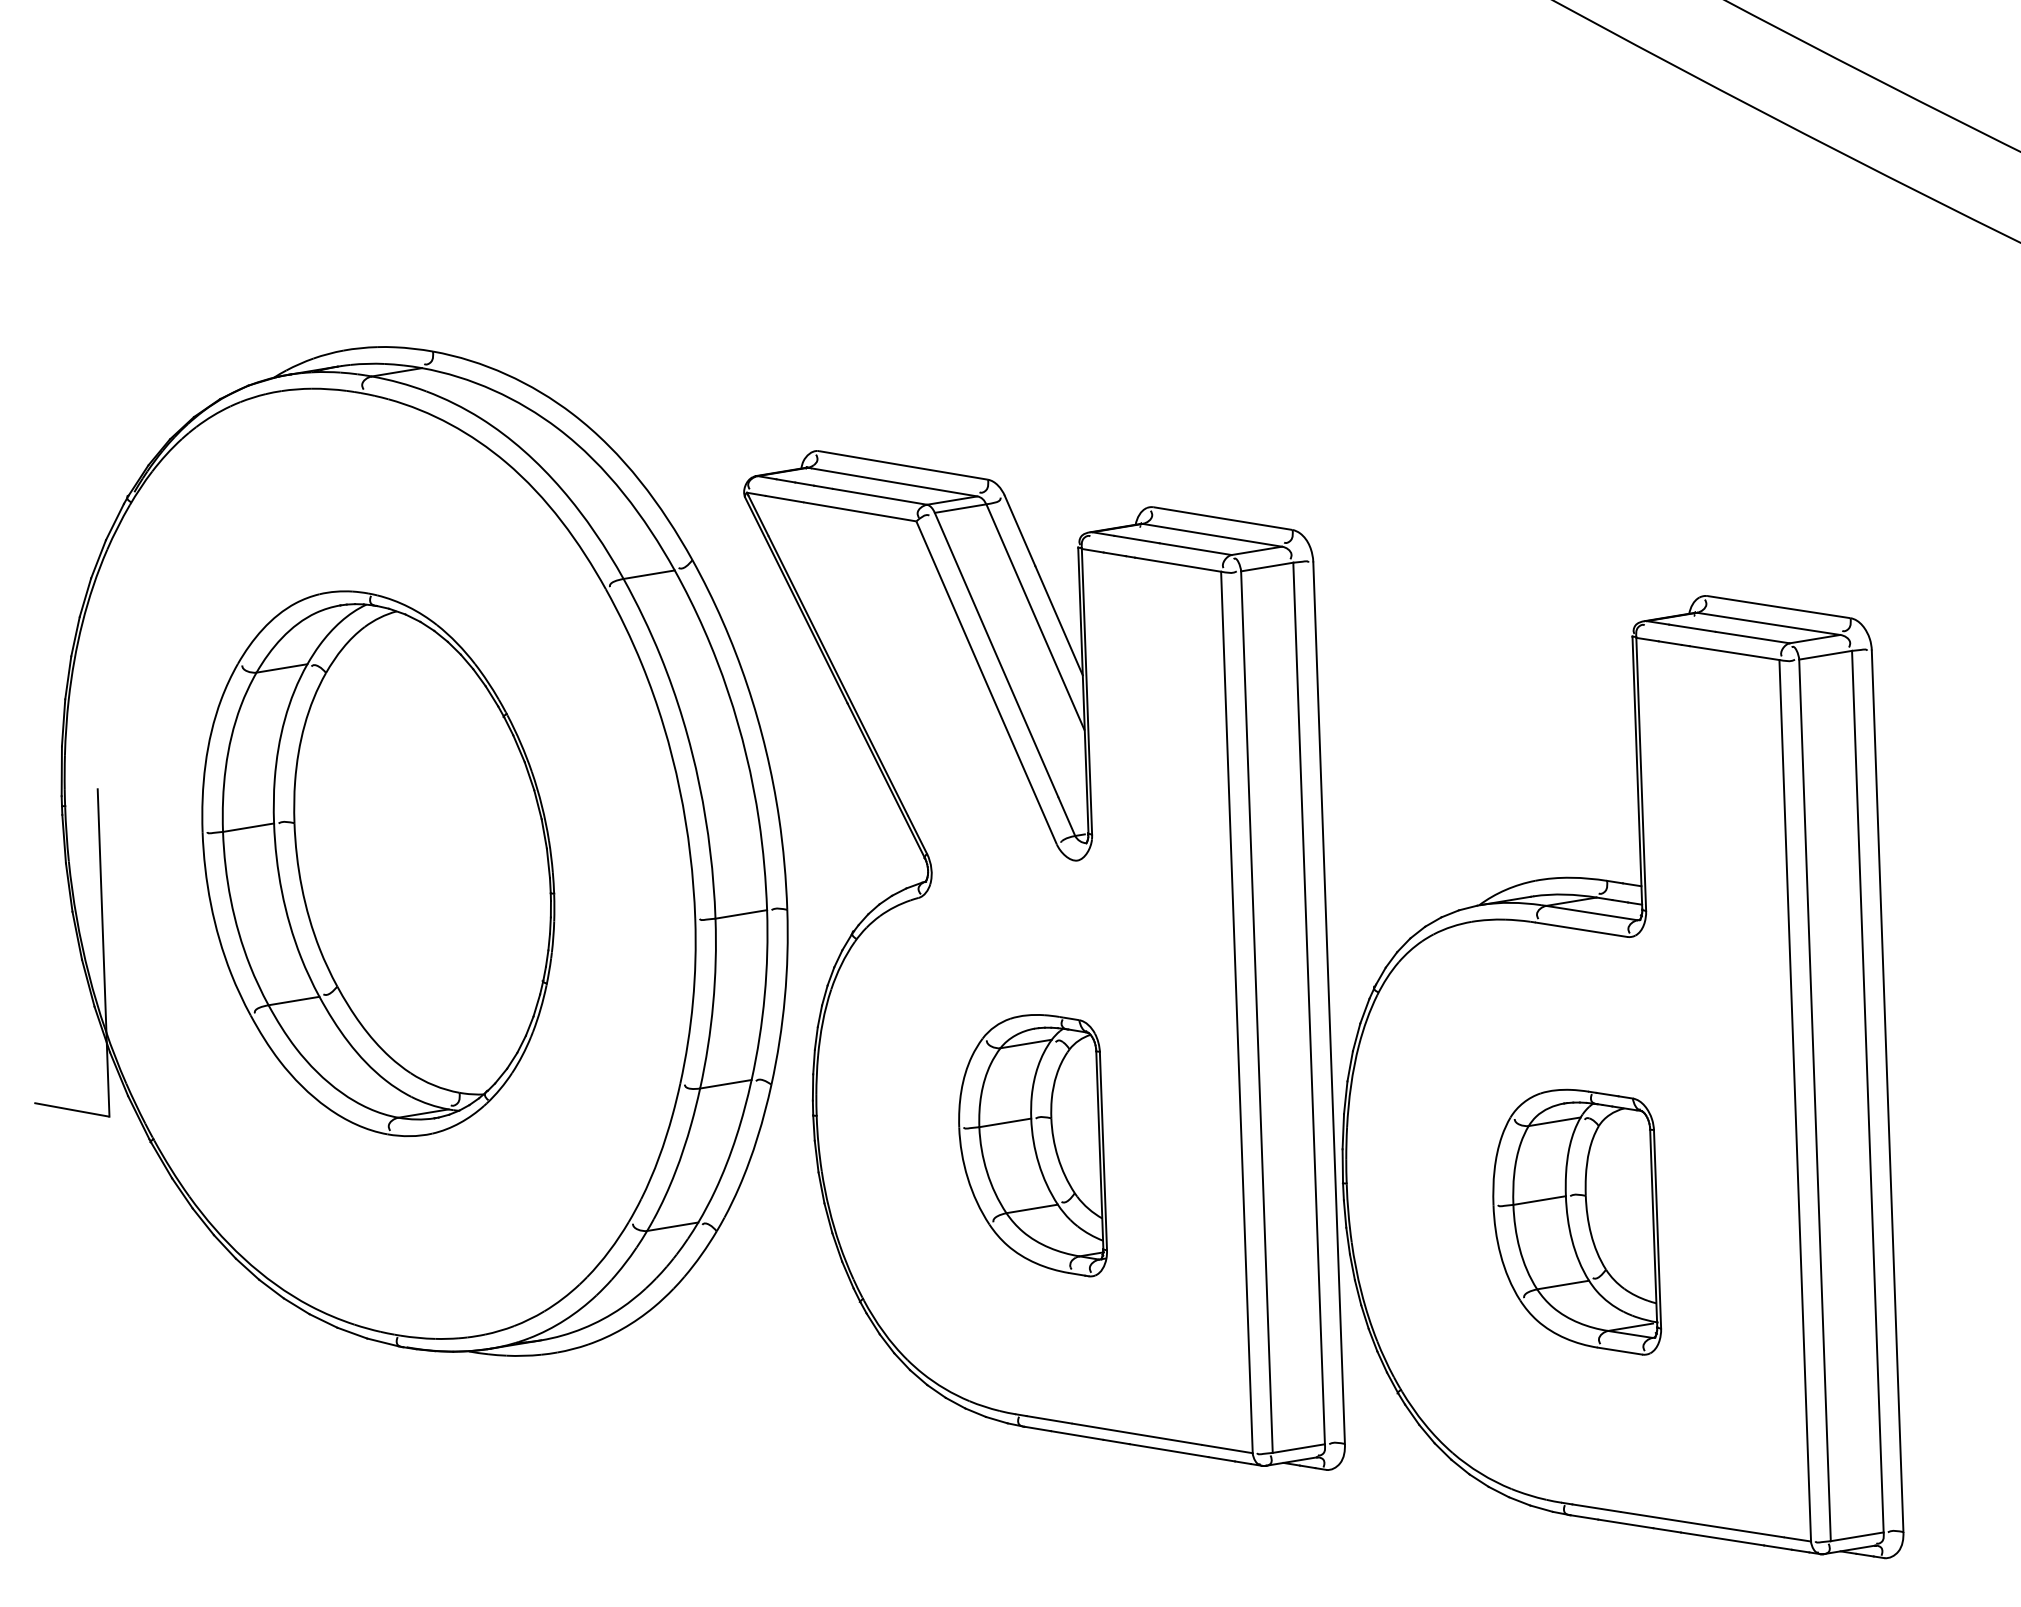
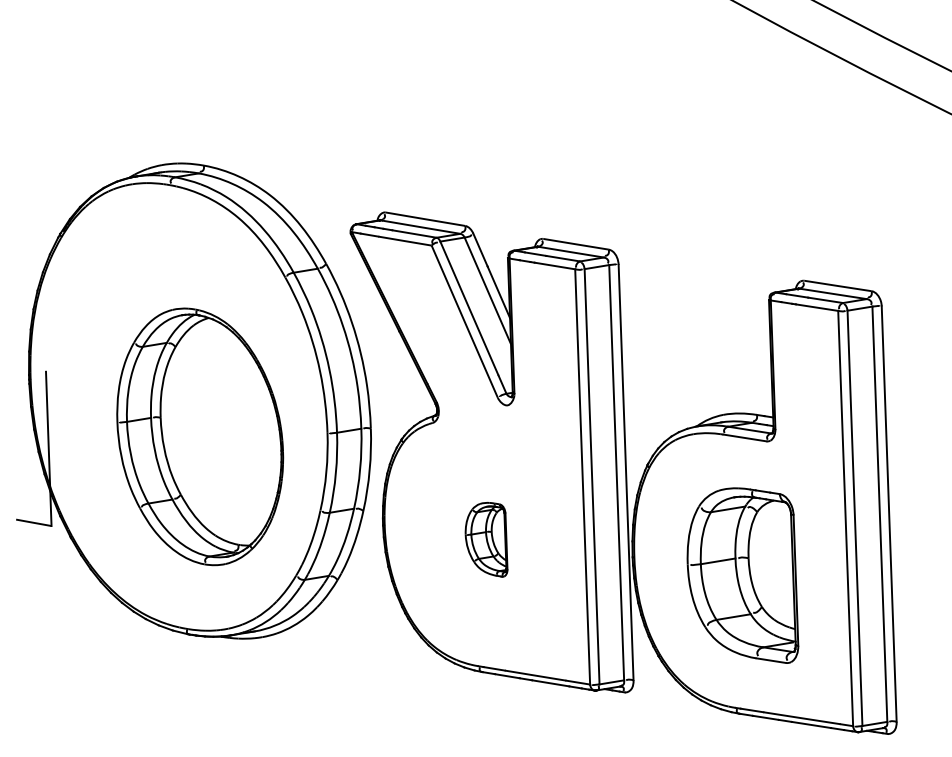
part: (378, 862) -> (200, 436), moved
part: (1032, 1145) -> (486, 539), size x0.6
part: (1576, 1221) -> (742, 575), size x1.4

